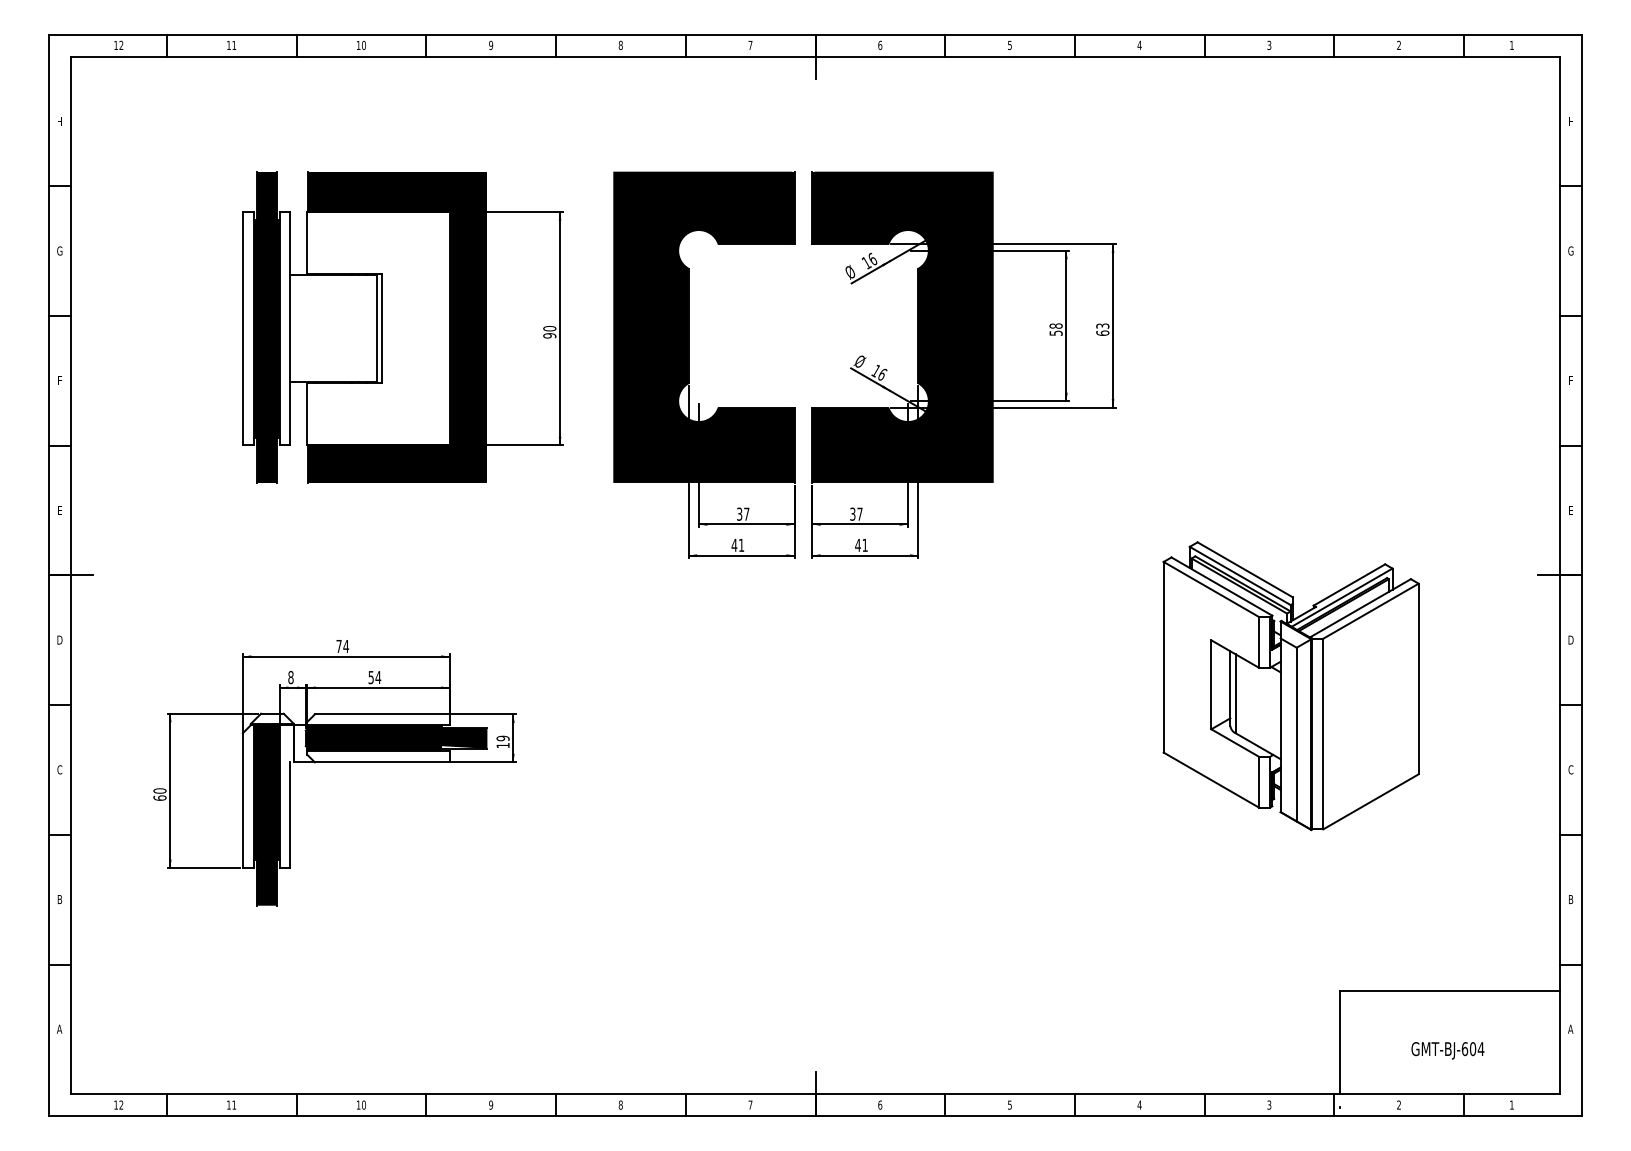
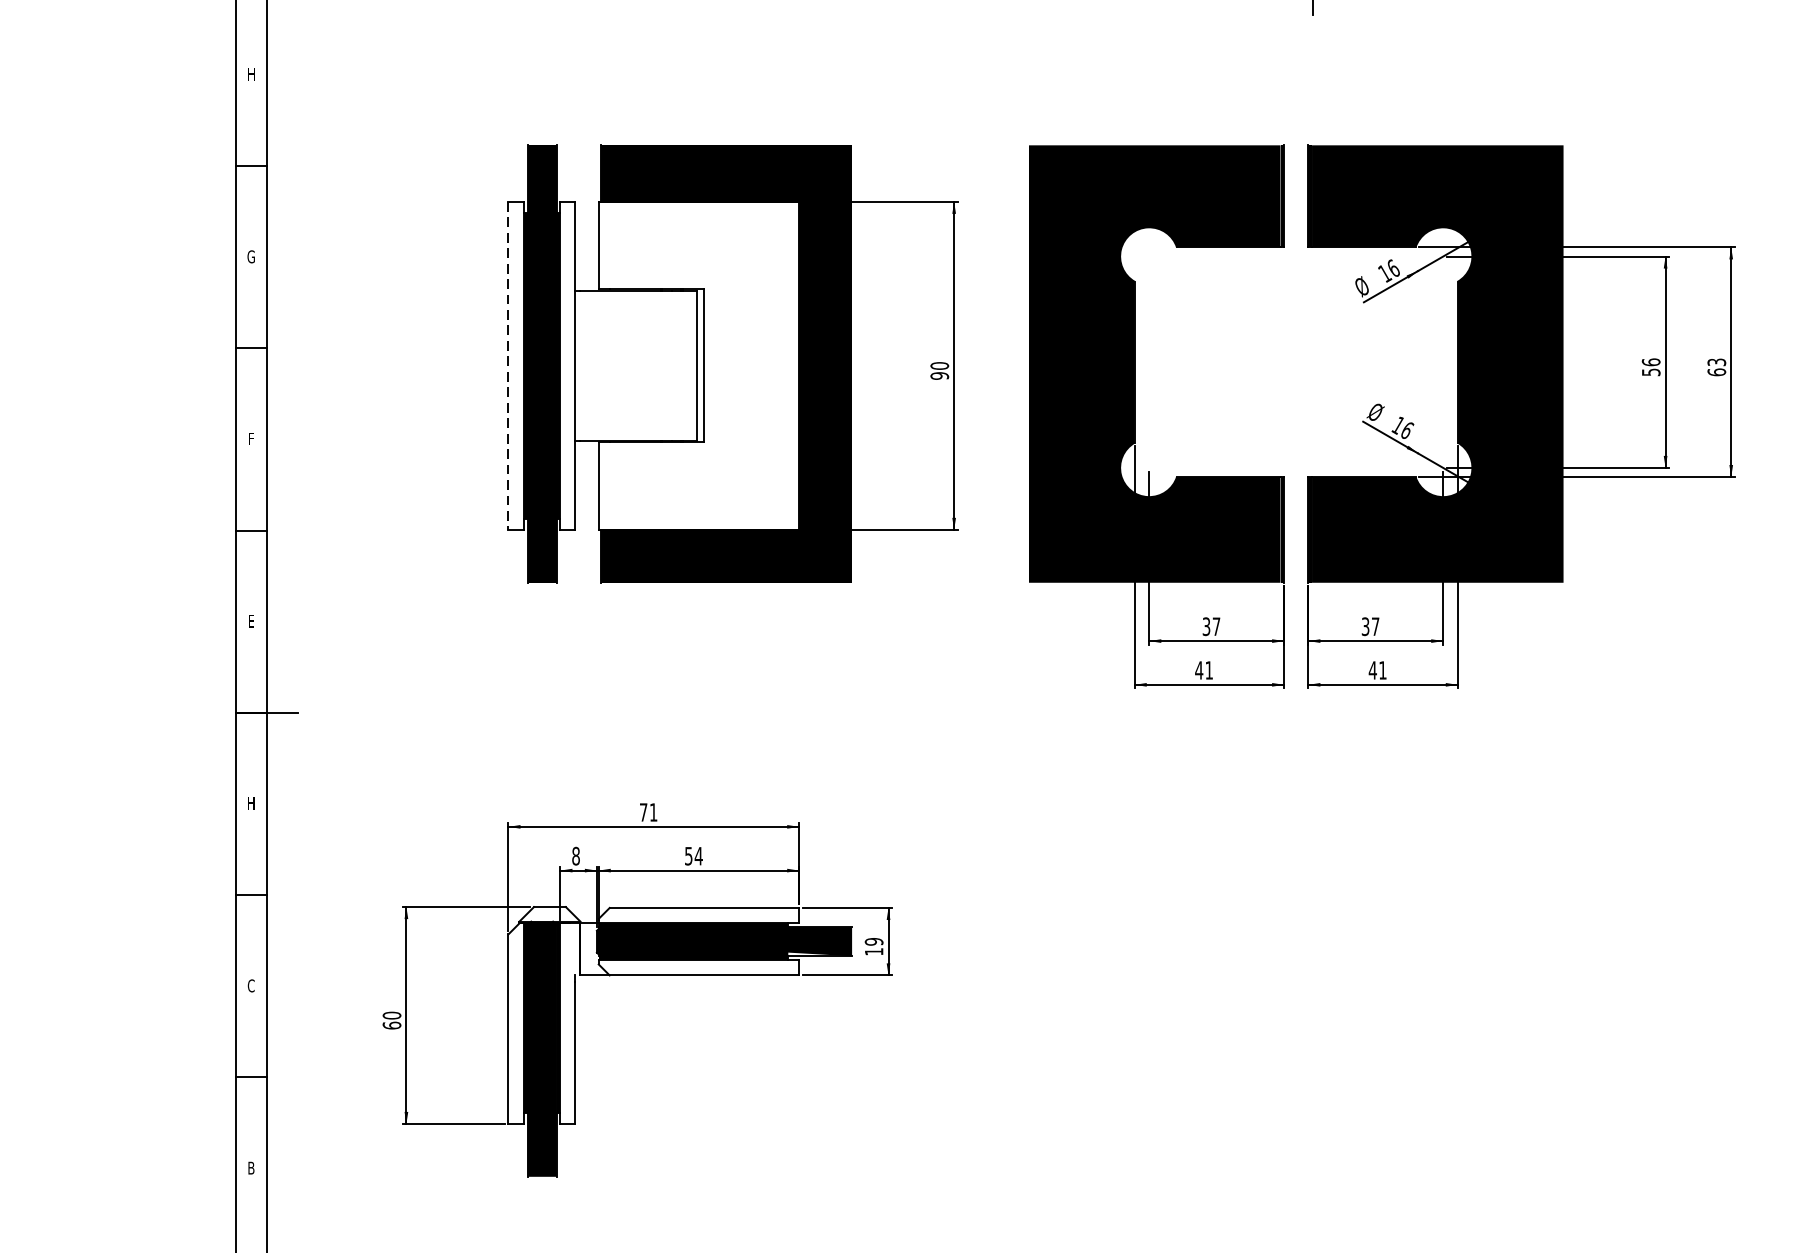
text: (1055, 325) -> (1650, 361), 58 -> 56
line: (242, 328) -> (507, 365), solid -> dashed
text: (59, 639) -> (250, 802), D -> H
text: (346, 646) -> (654, 812), 74 -> 71

